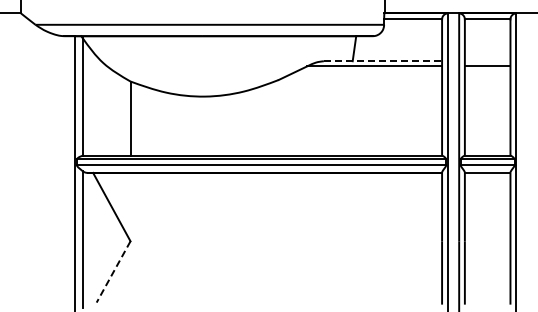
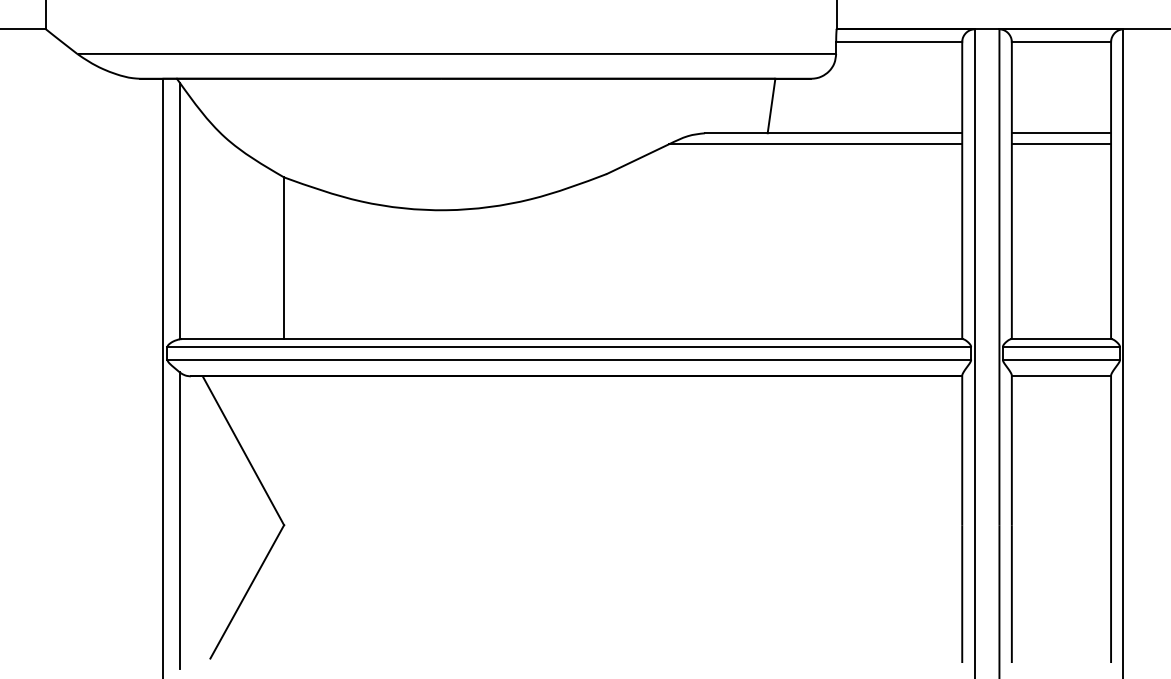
line: (383, 61) -> (834, 133), dashed -> solid
line: (487, 61) -> (1061, 133), added
line: (113, 272) -> (247, 593), dashed -> solid

